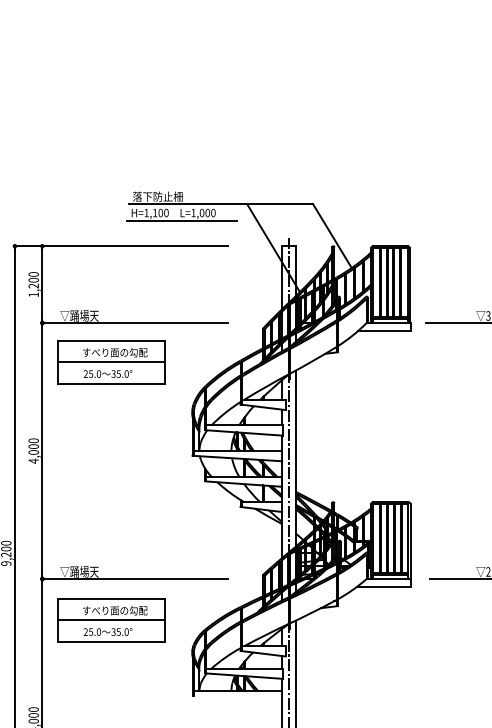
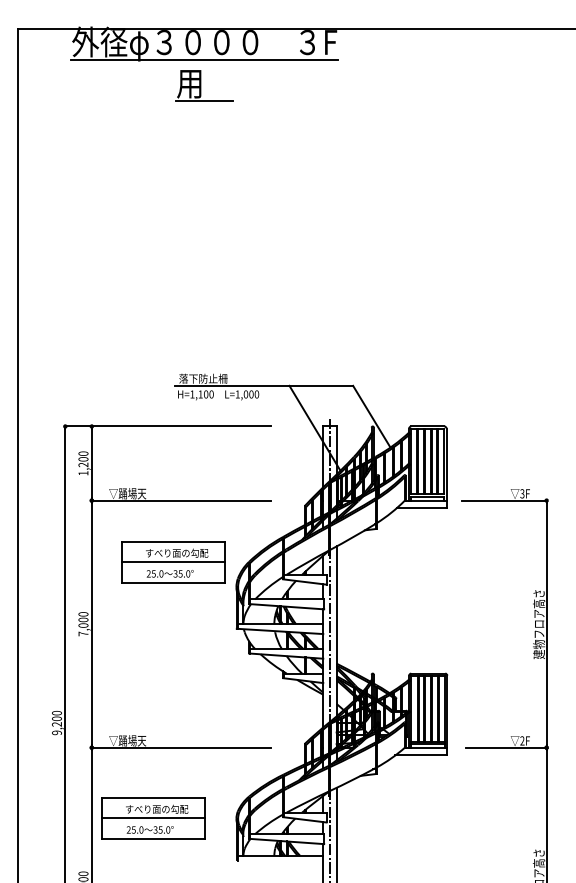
line: (181, 221) -> (226, 402), removed
part: (111, 362) -> (173, 562), moved
text: (33, 460) -> (83, 633), 4,000 -> 7,000
part: (111, 620) -> (153, 818), moved

